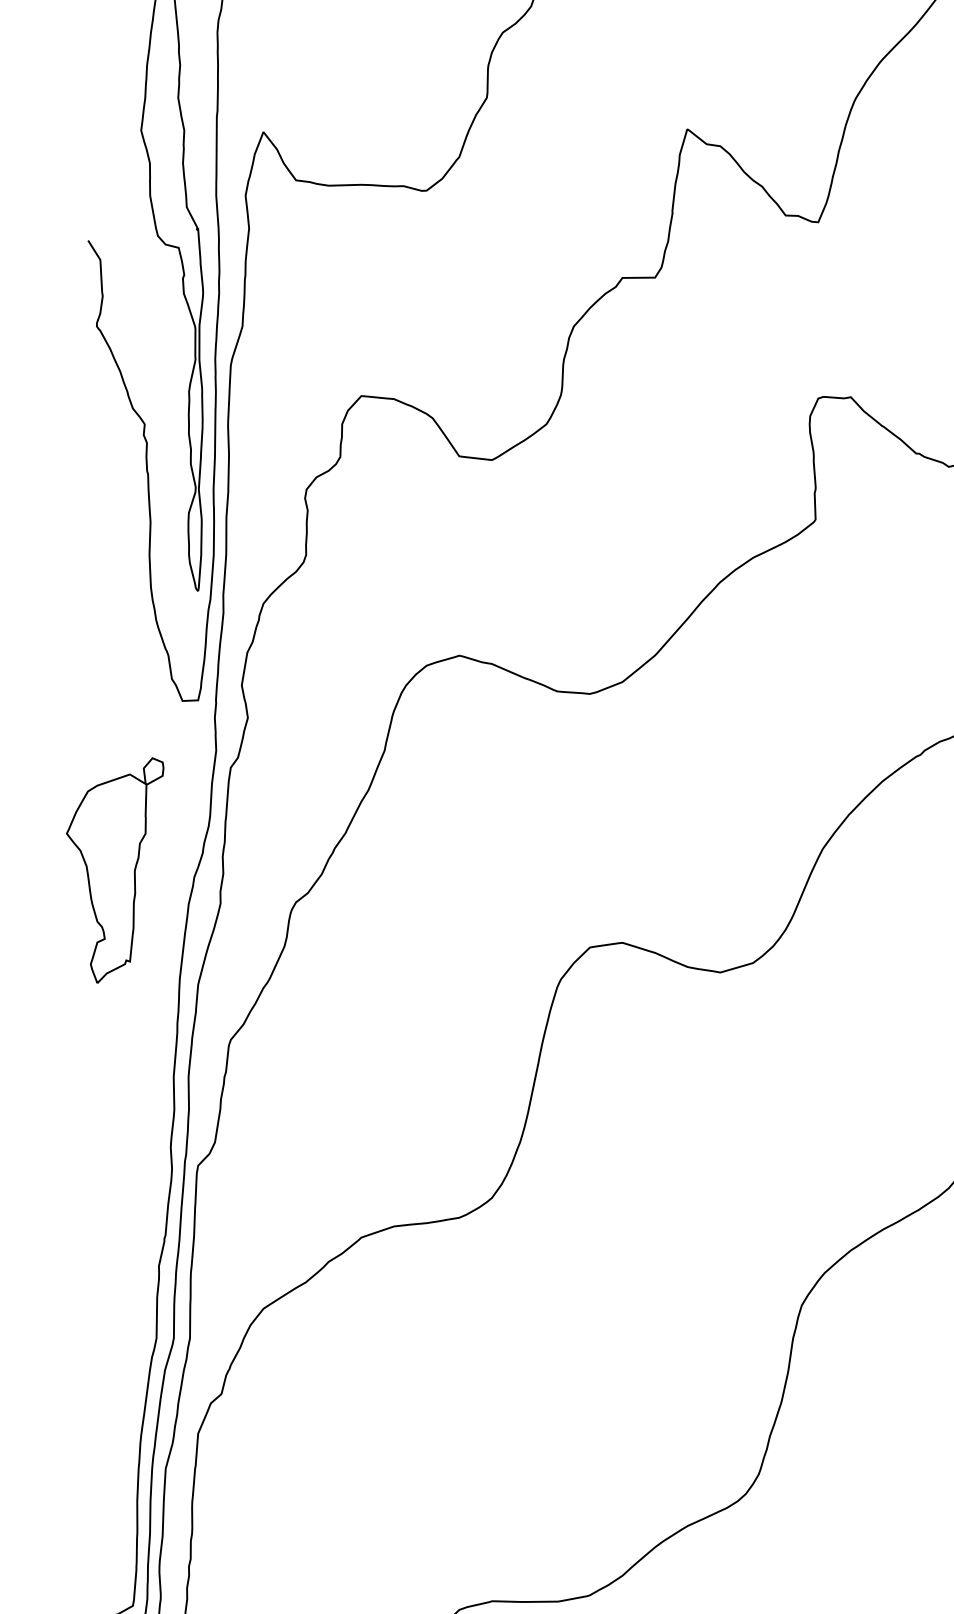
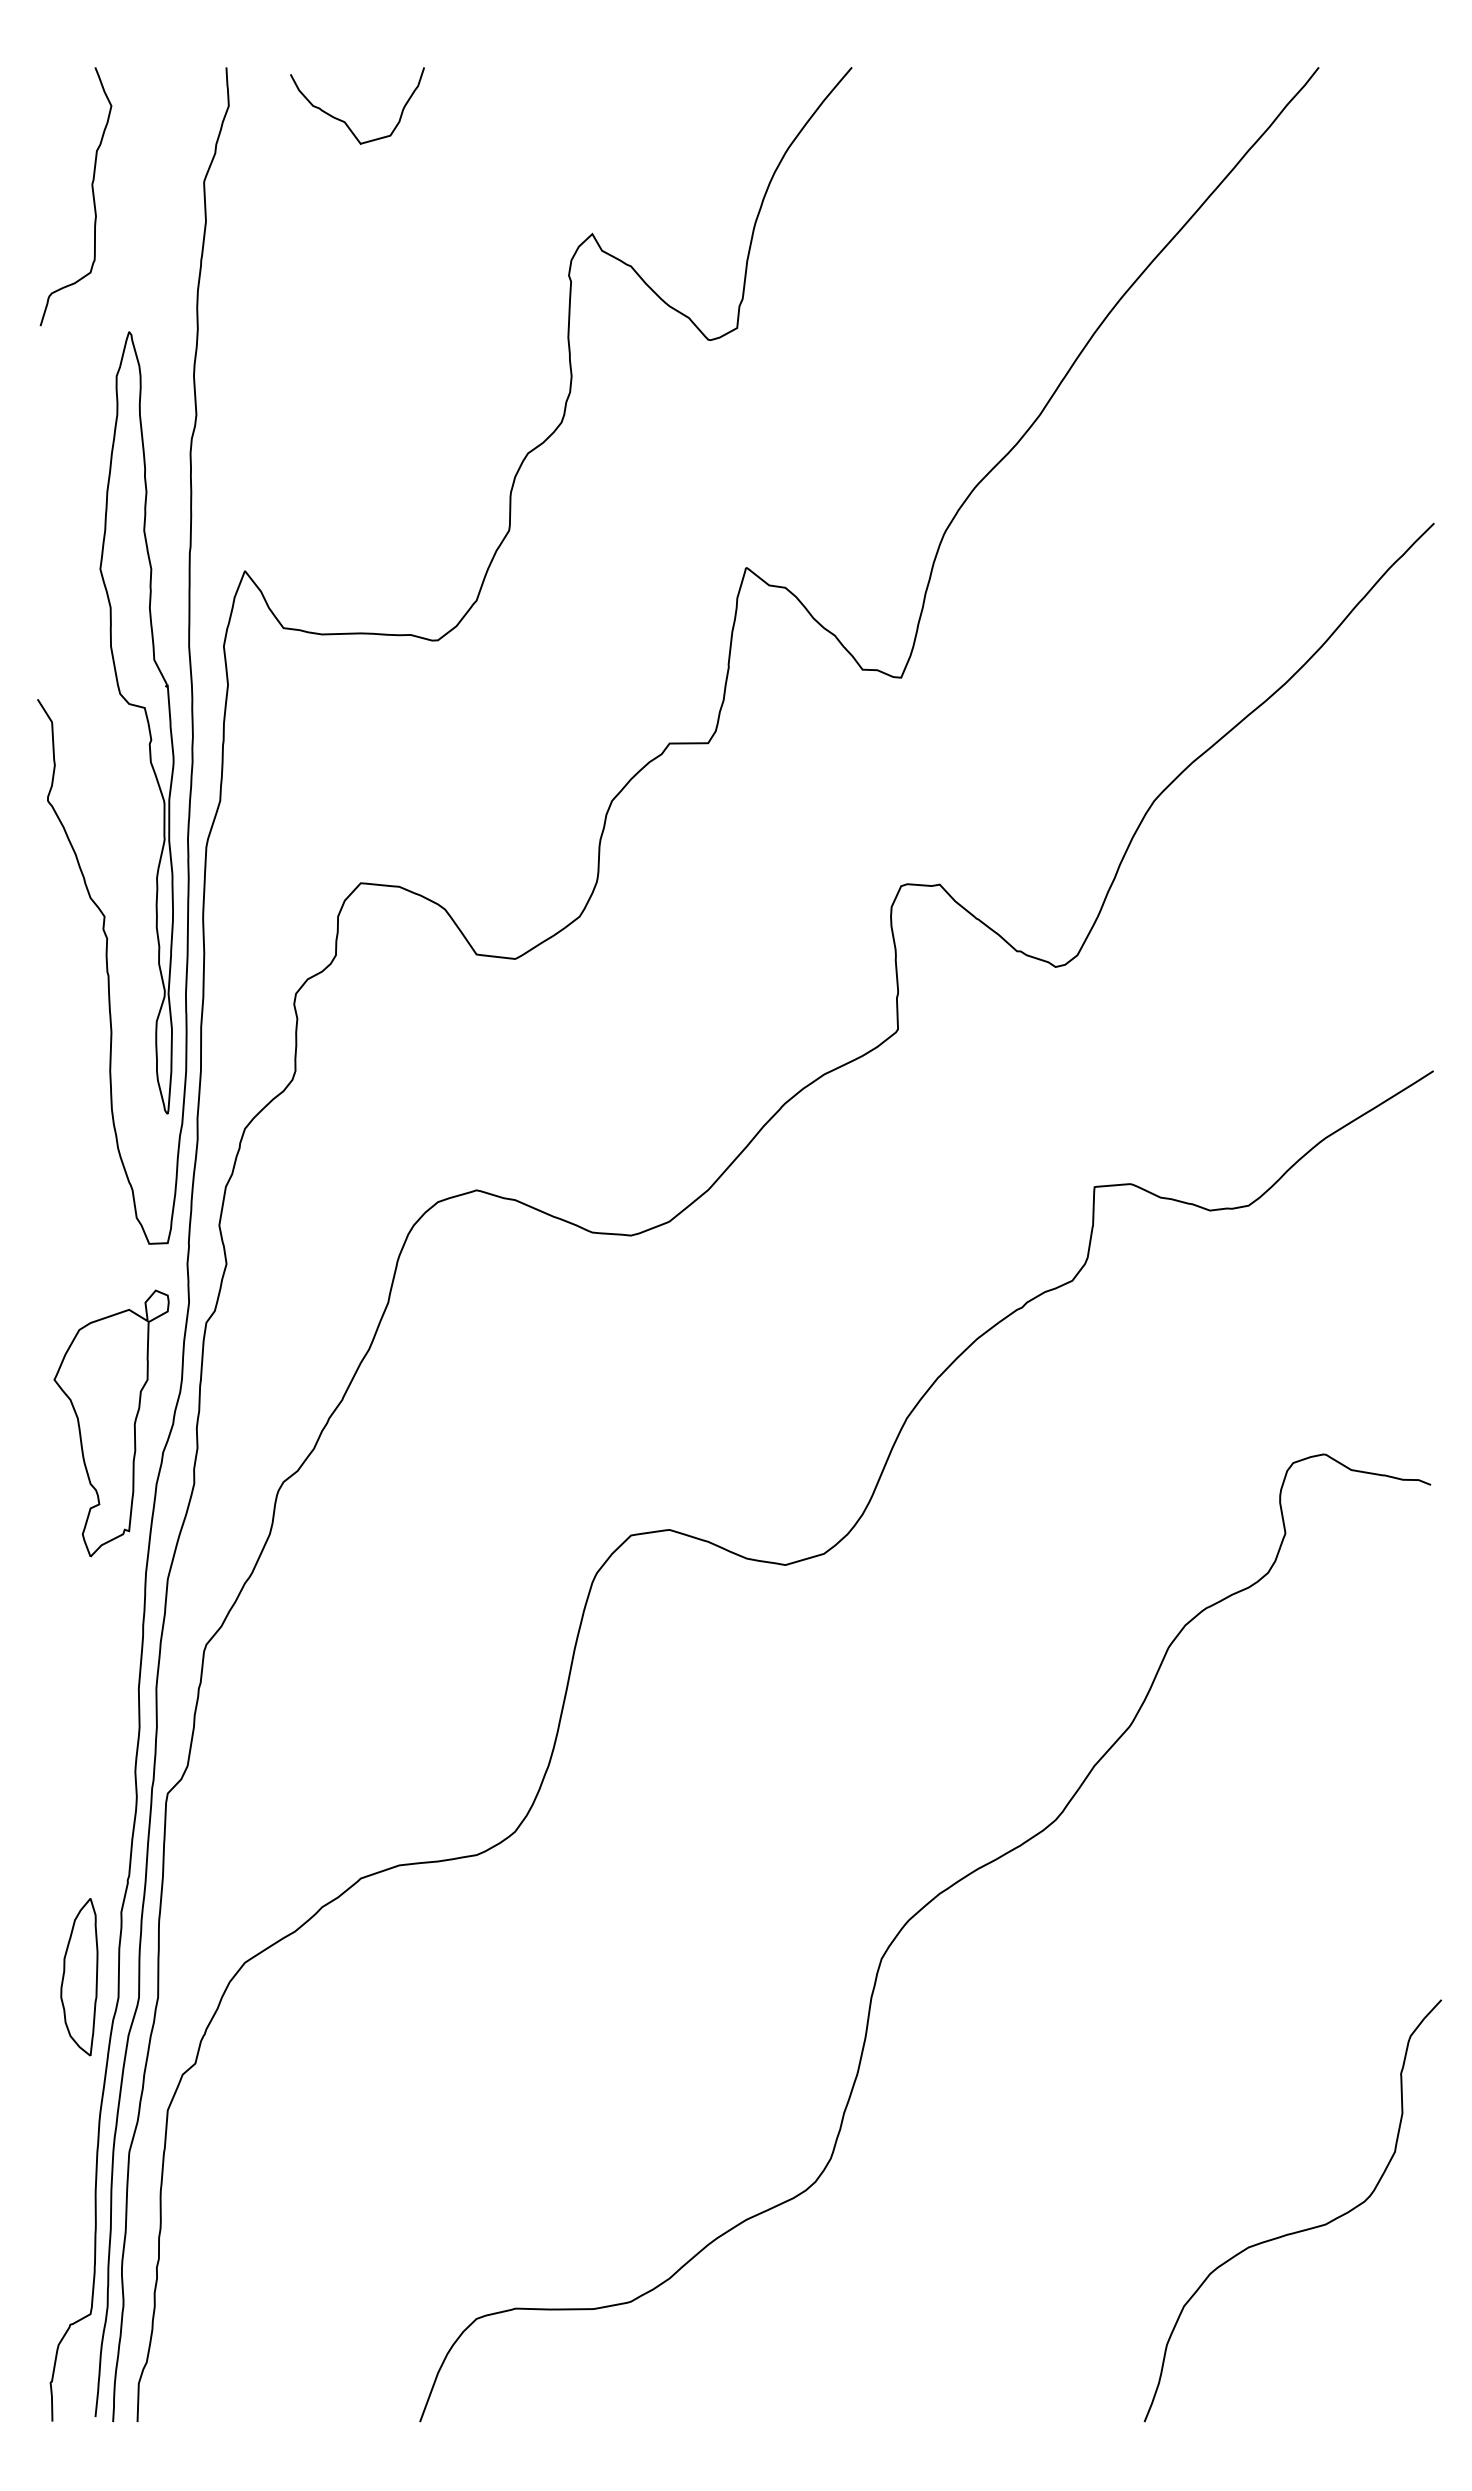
part: (115, 870) -> (111, 1423), moved
part: (123, 1321) -> (79, 1977), added

